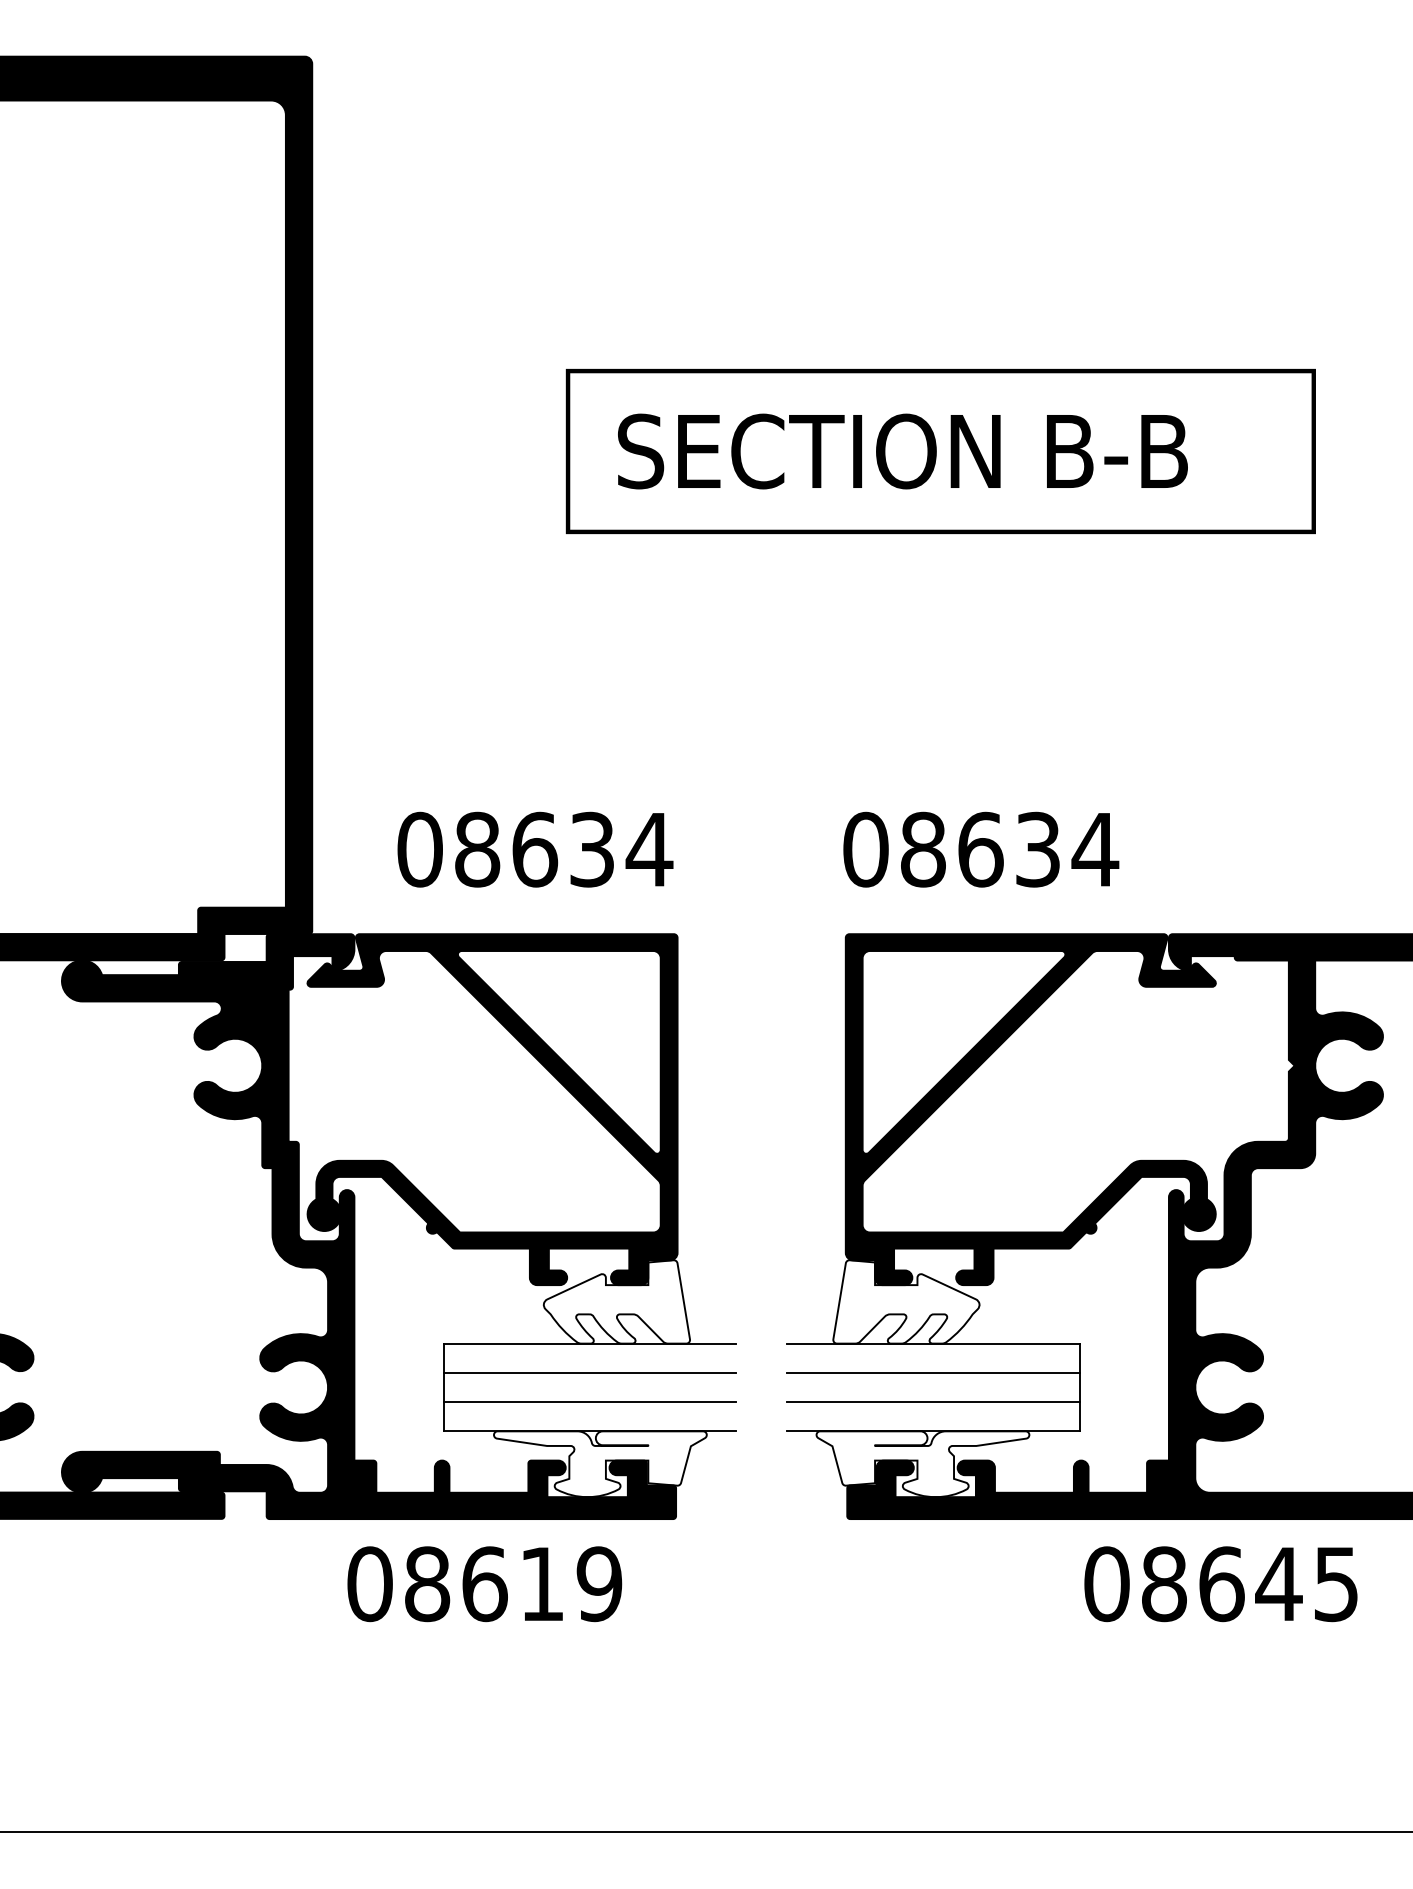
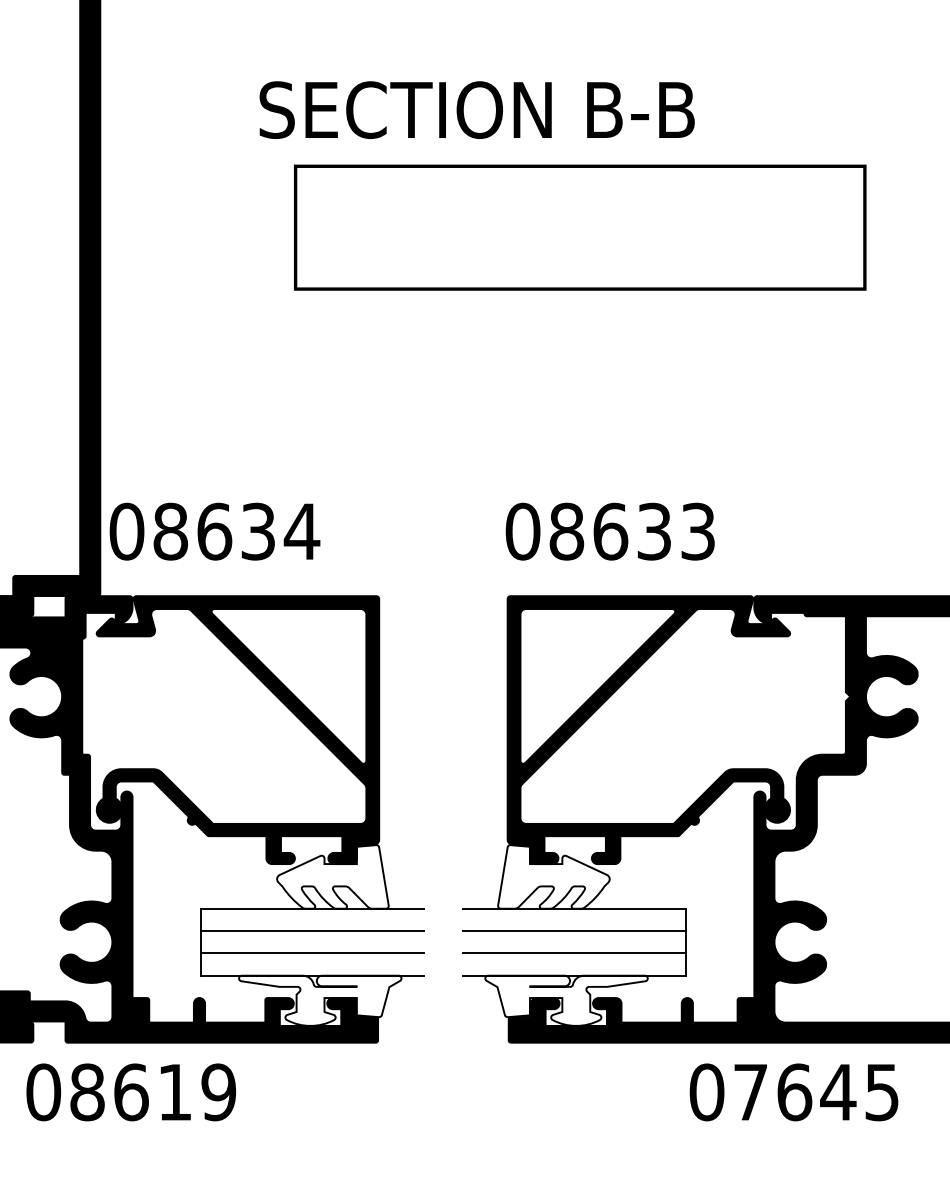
text: (902, 451) -> (476, 110), moved
text: (535, 849) -> (215, 531), moved
text: (1095, 849) -> (698, 531), 08634 -> 08633
text: (484, 1584) -> (131, 1092), moved
text: (1164, 1584) -> (750, 1092), 08645 -> 07645

